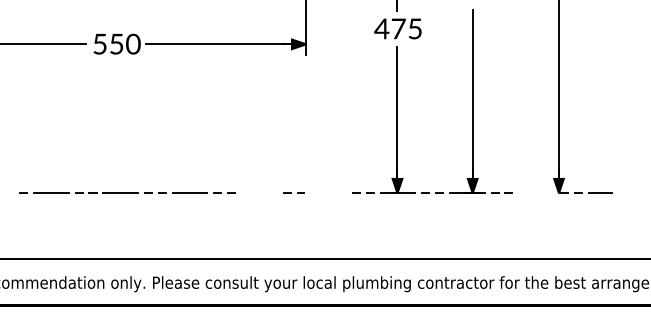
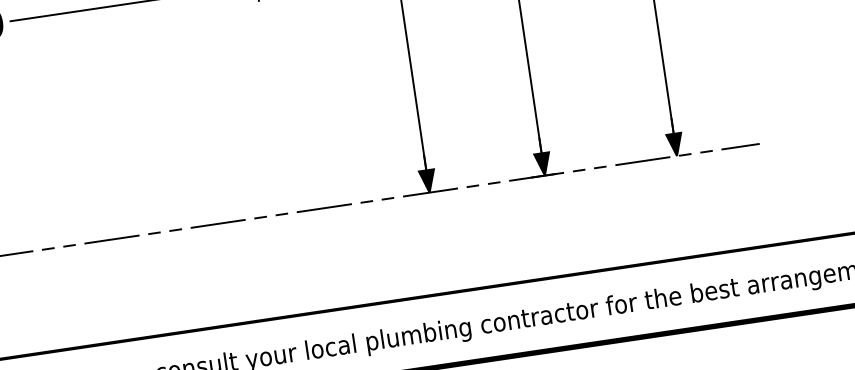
line: (259, 193) -> (218, 223), added
line: (328, 193) -> (324, 208), added
line: (536, 193) -> (642, 161), added

